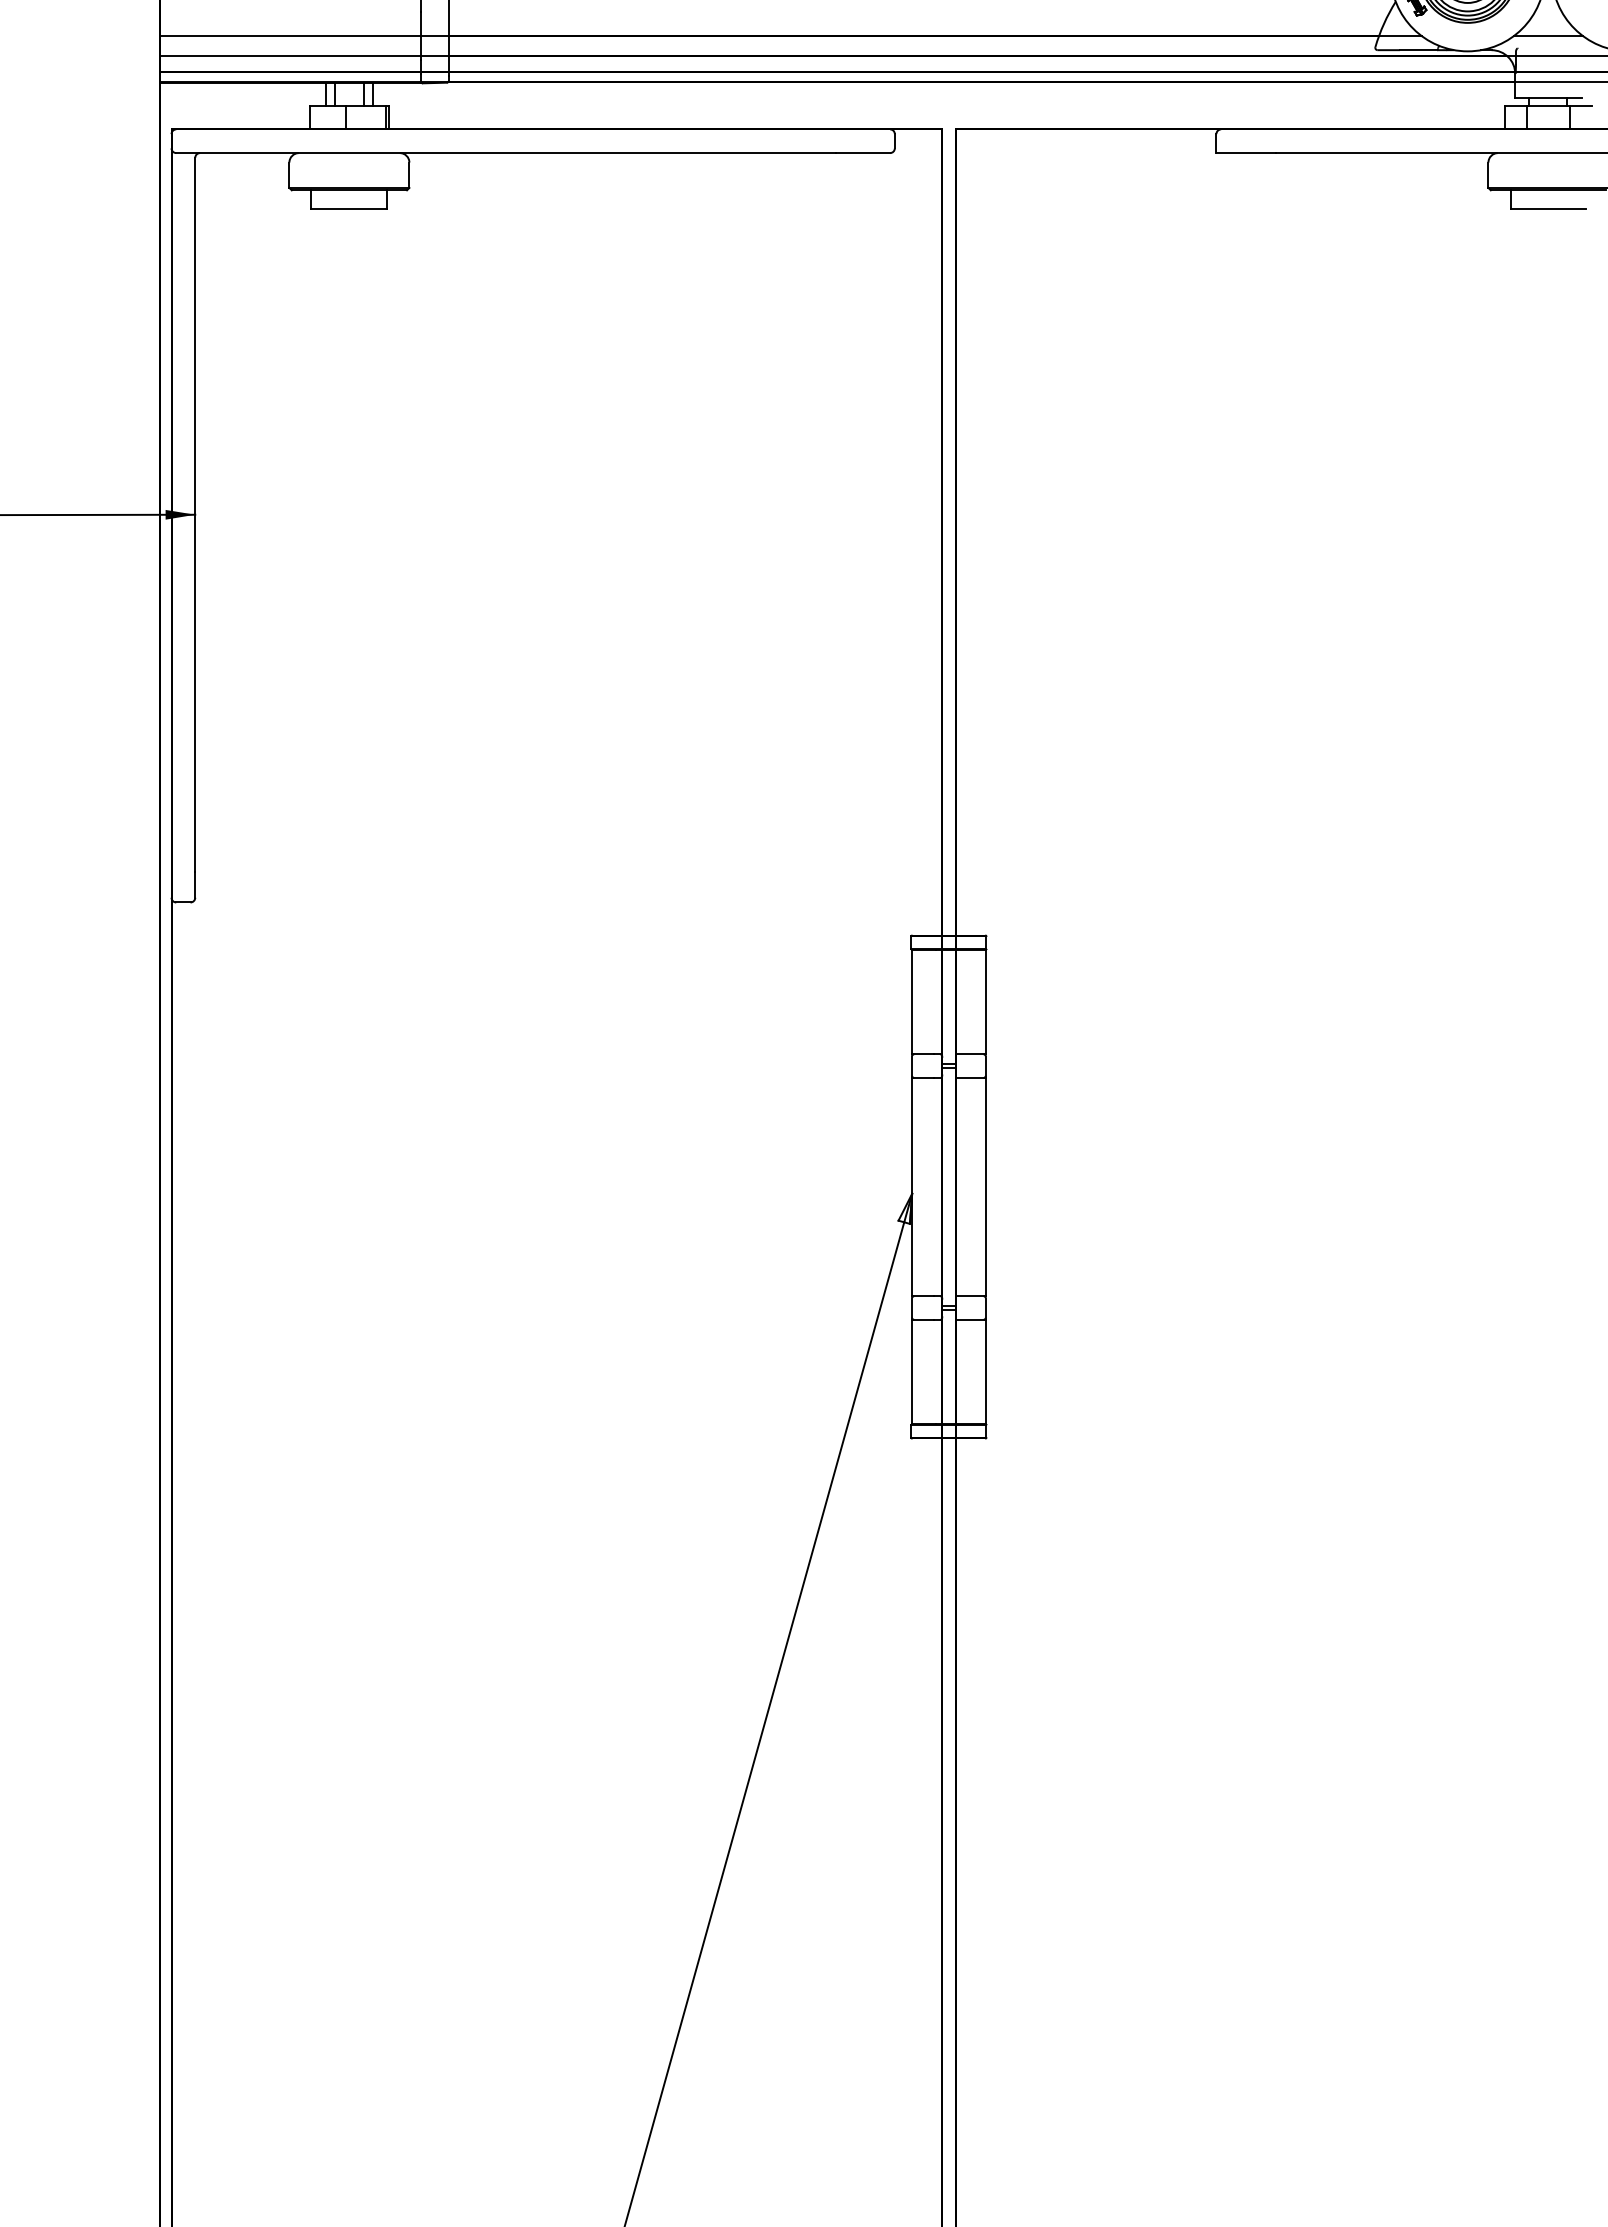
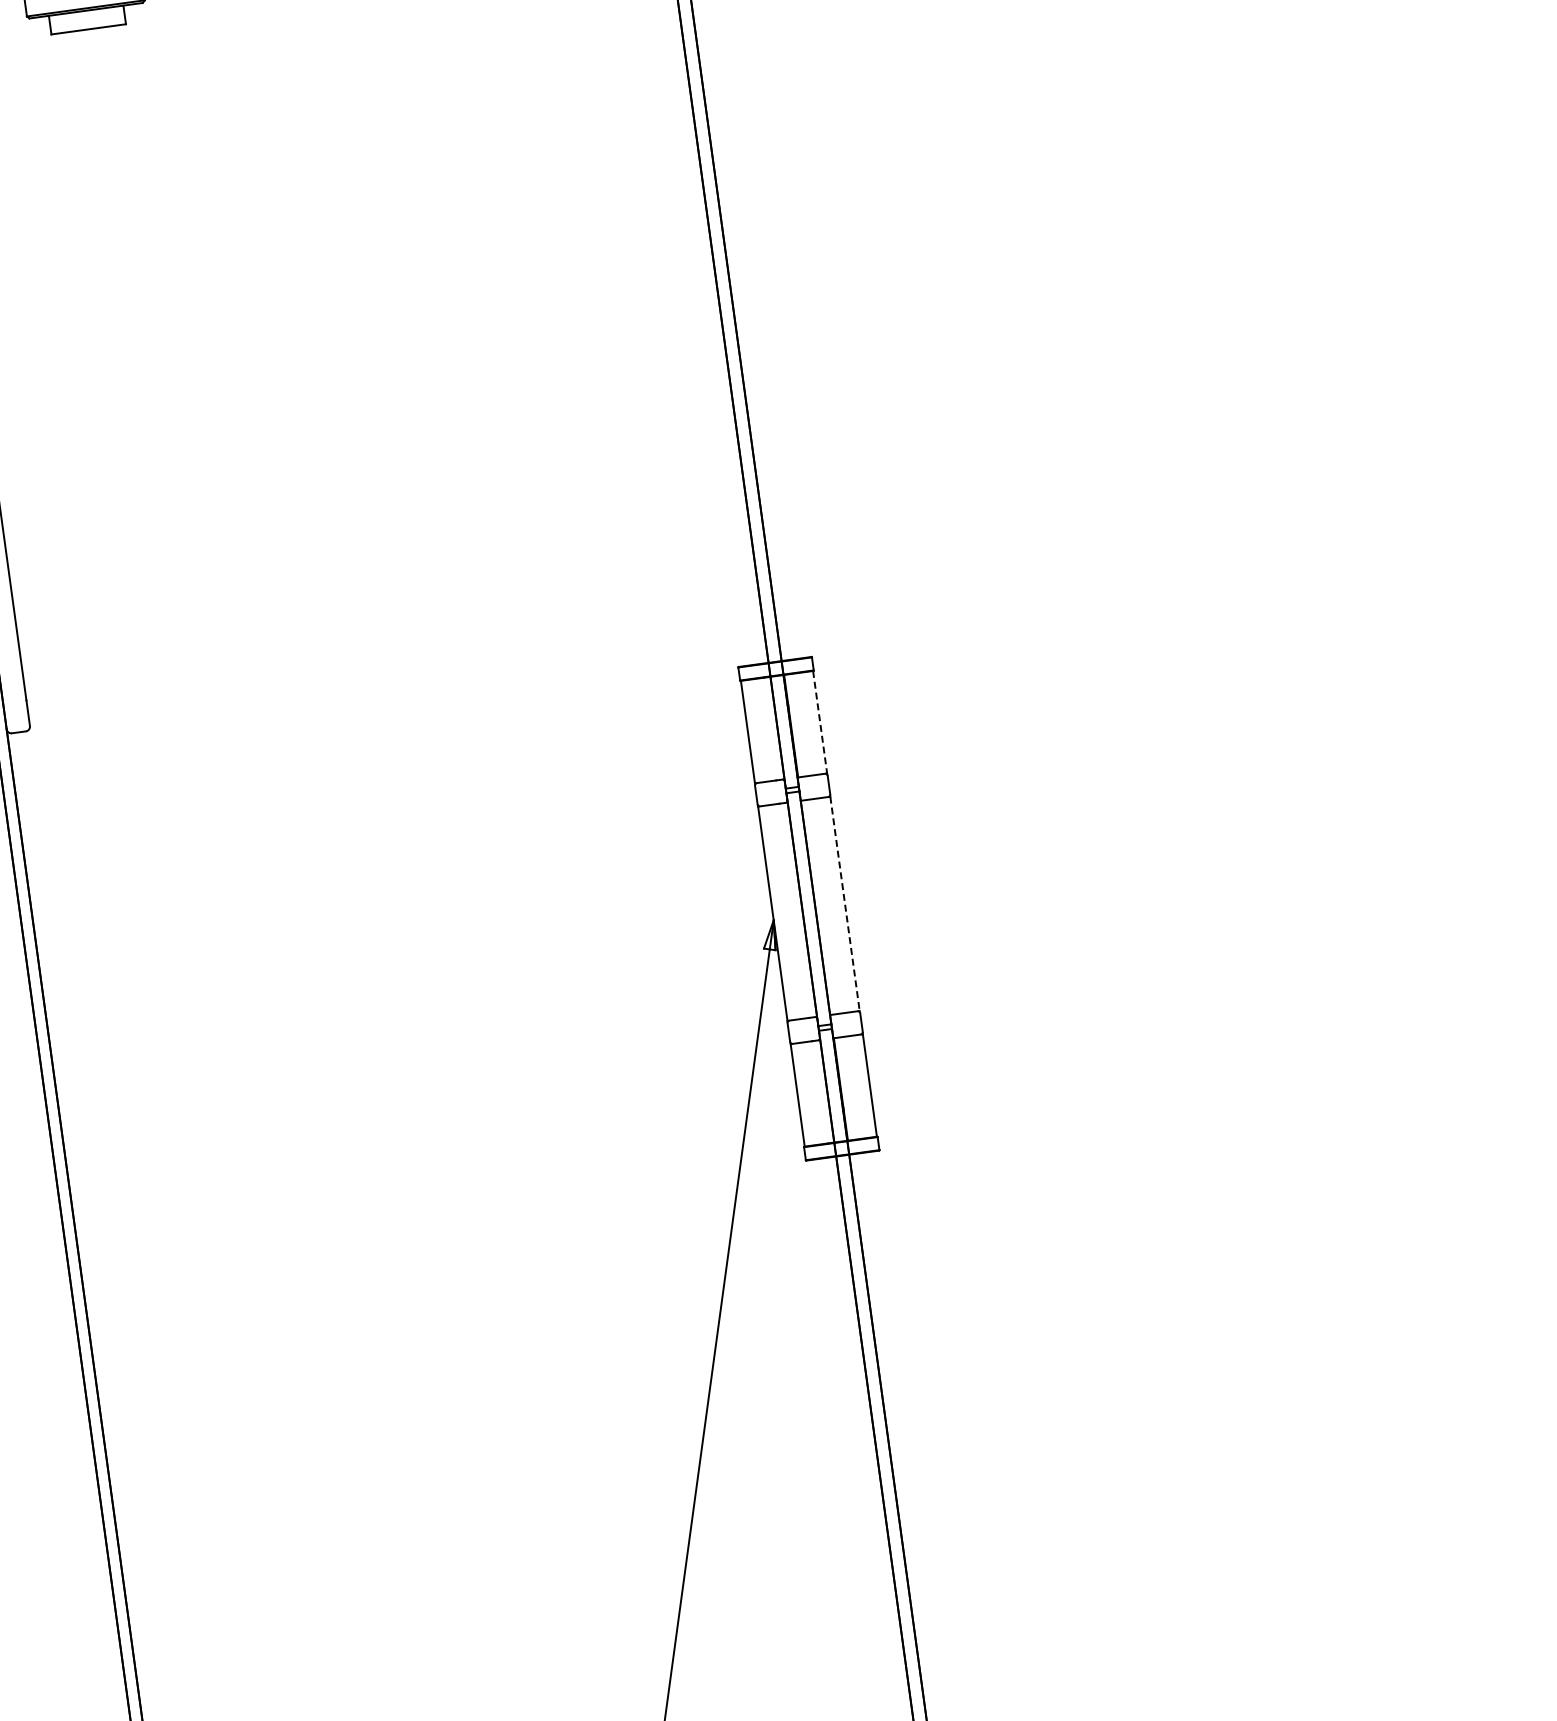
line: (985, 1002) -> (820, 722), solid -> dashed
line: (985, 1187) -> (844, 904), solid -> dashed

